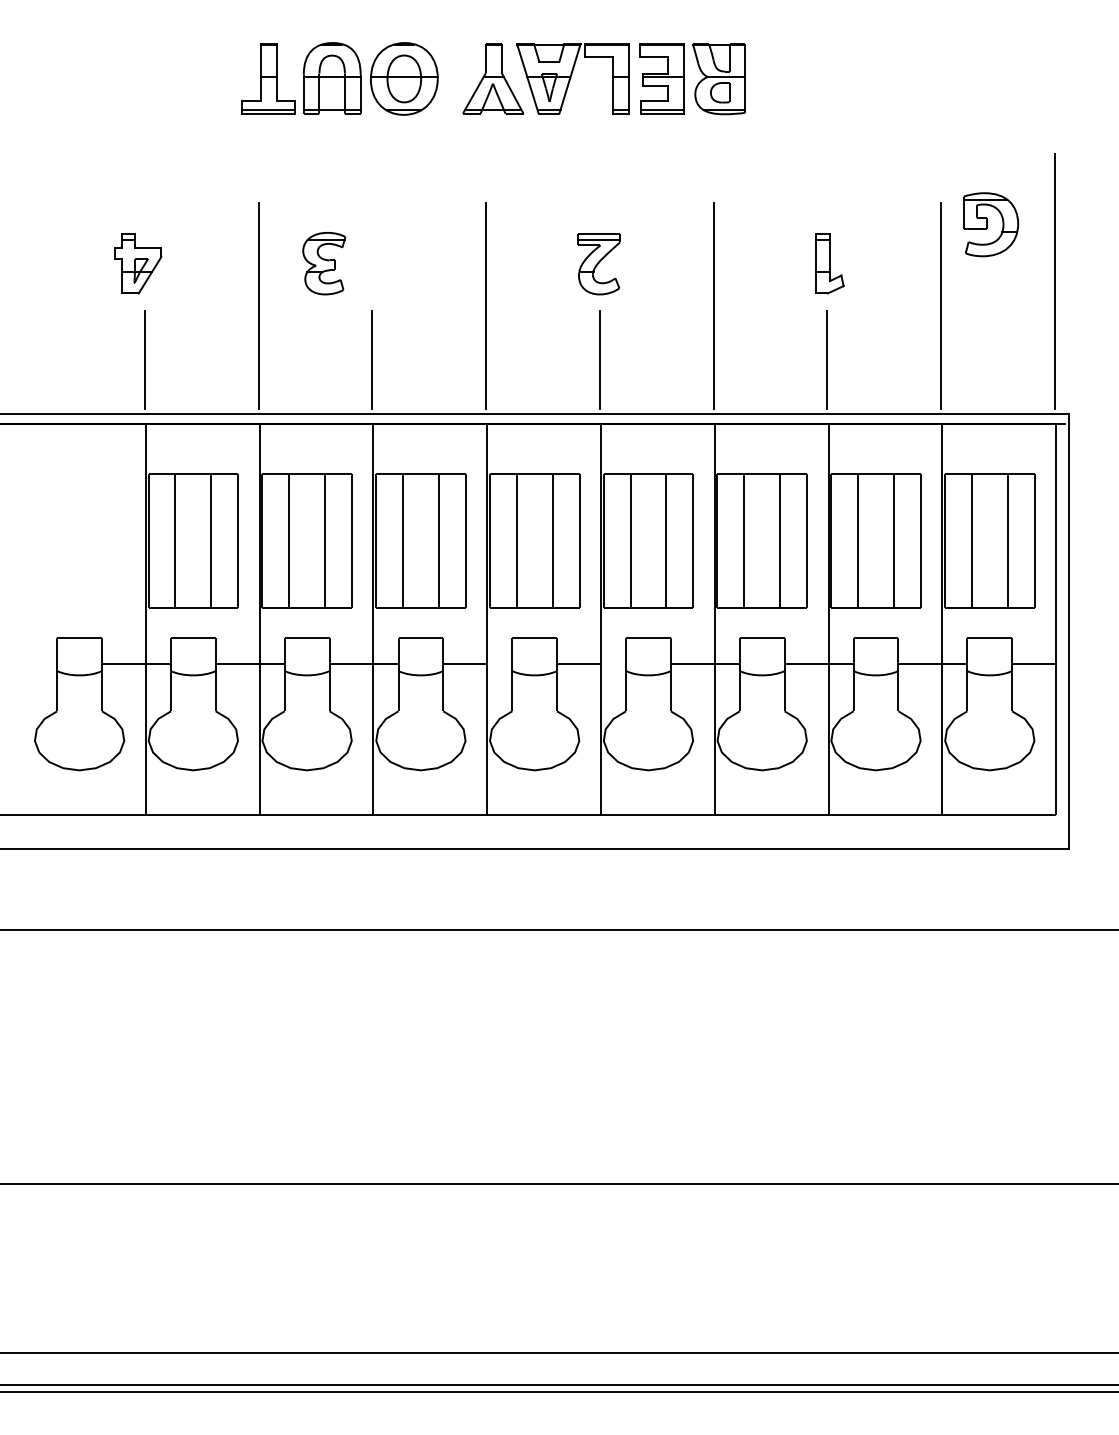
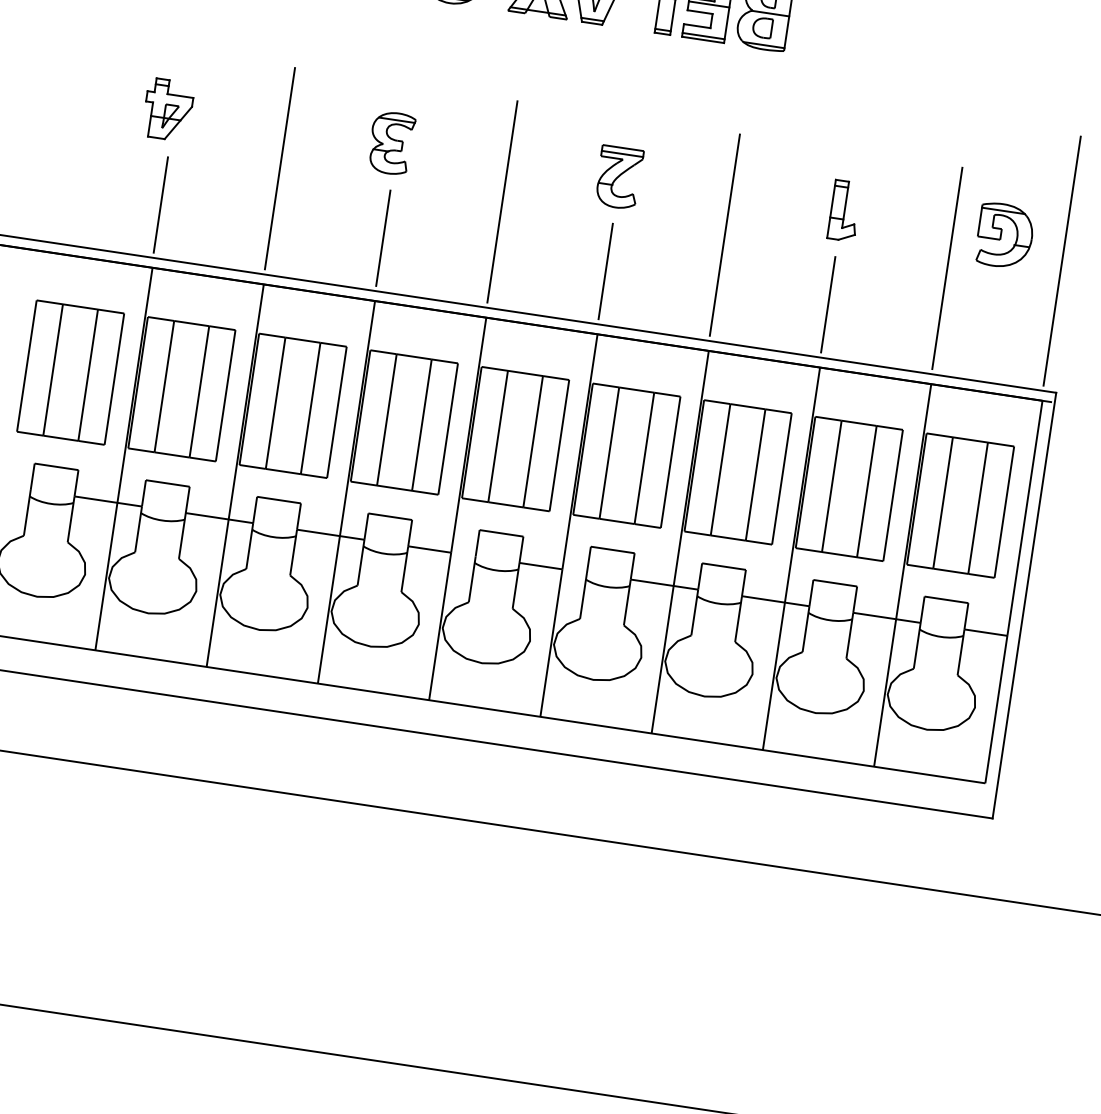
part: (991, 224) -> (1005, 235), moved
part: (324, 263) -> (391, 143), moved
part: (79, 540) -> (70, 371), added

